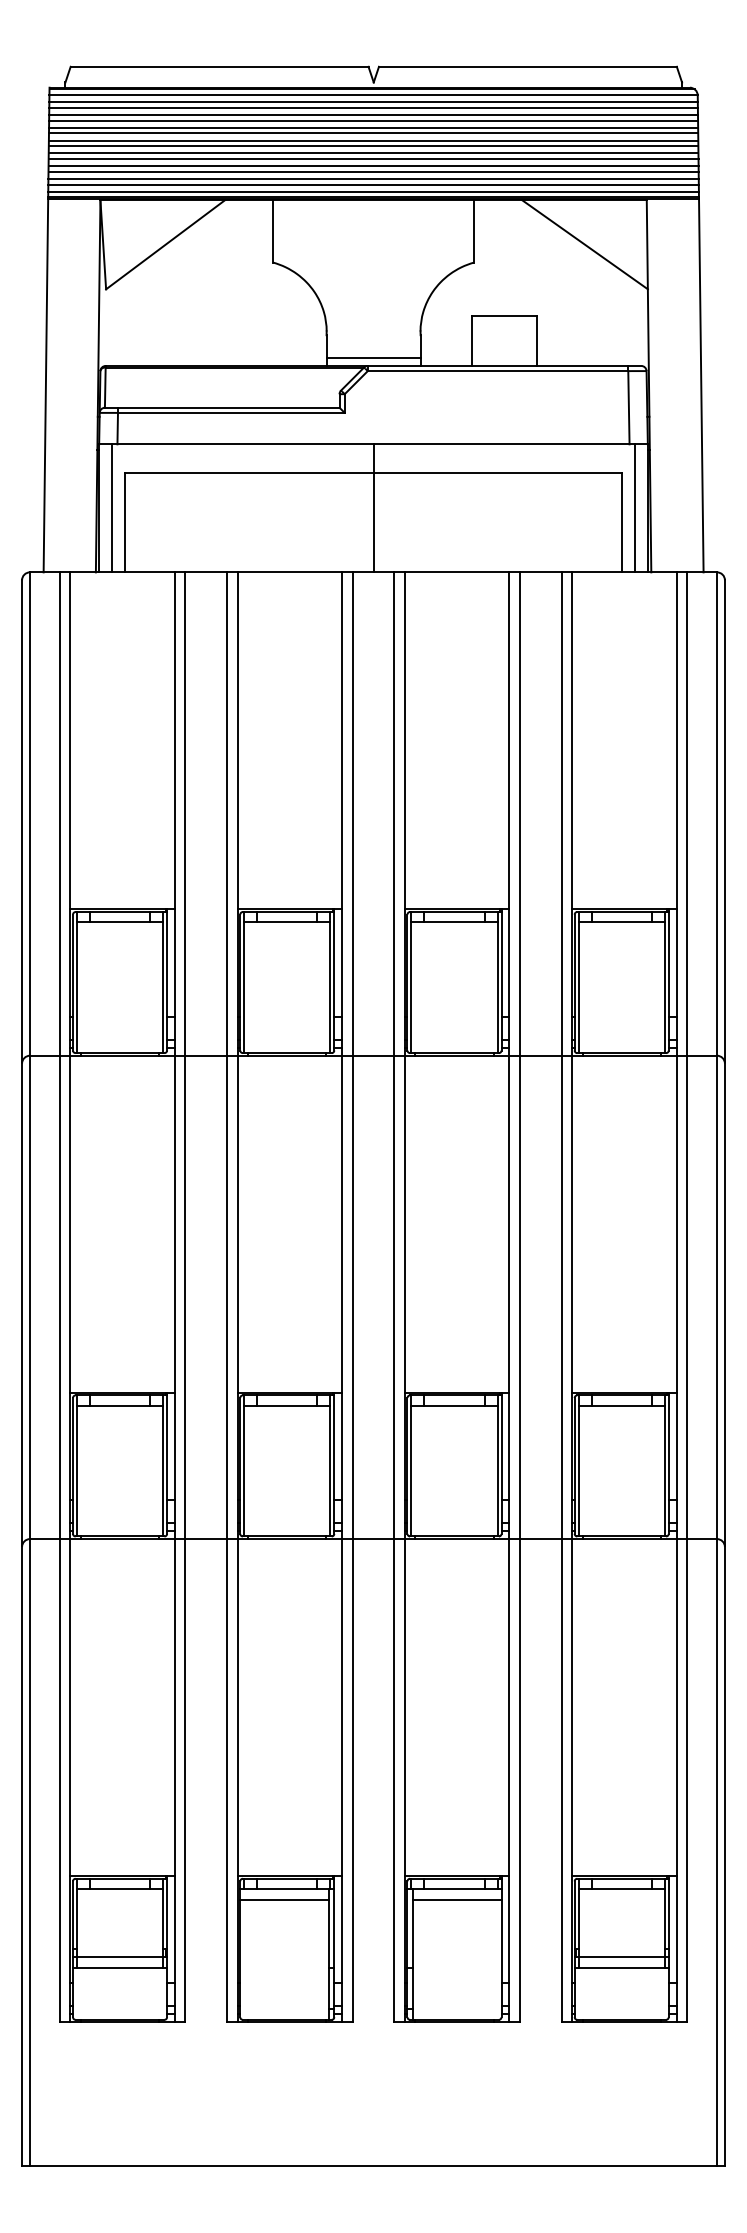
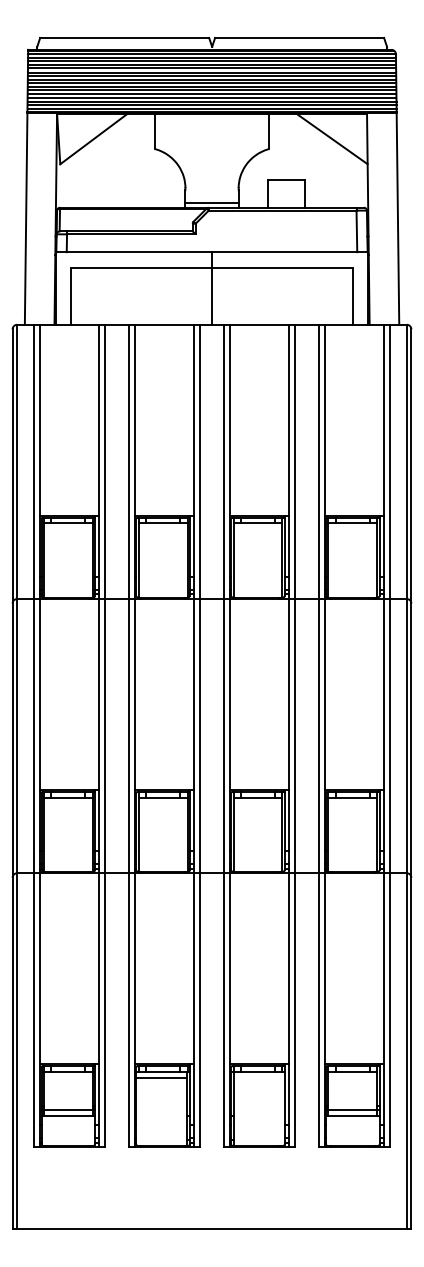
line: (111, 508) -> (63, 288), removed
line: (635, 508) -> (360, 288), removed
line: (457, 1899) -> (259, 1077), removed

